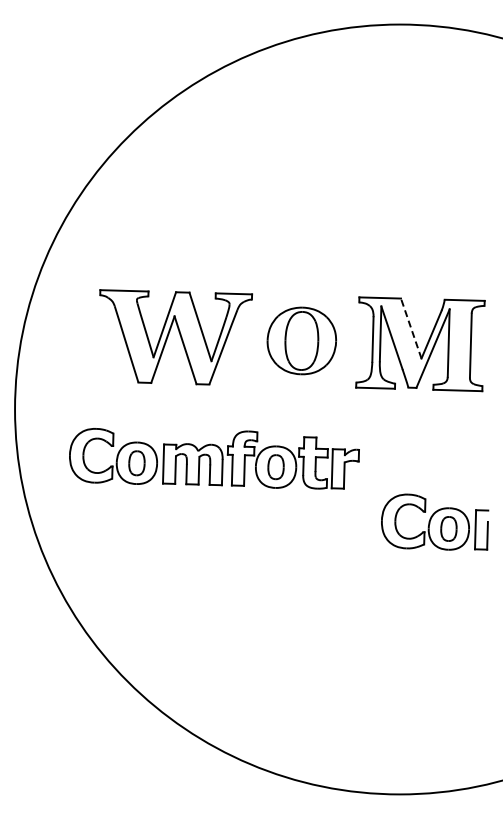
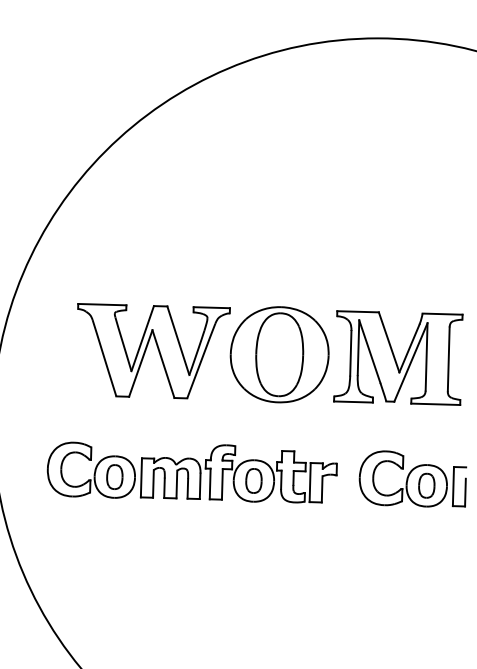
line: (411, 328) -> (389, 342), dashed -> solid
part: (301, 340) -> (279, 354), size x1.43
part: (435, 521) -> (413, 478), moved

